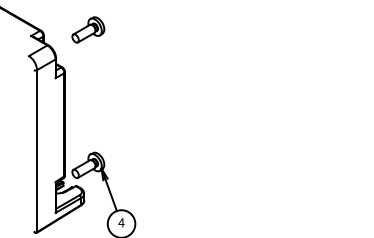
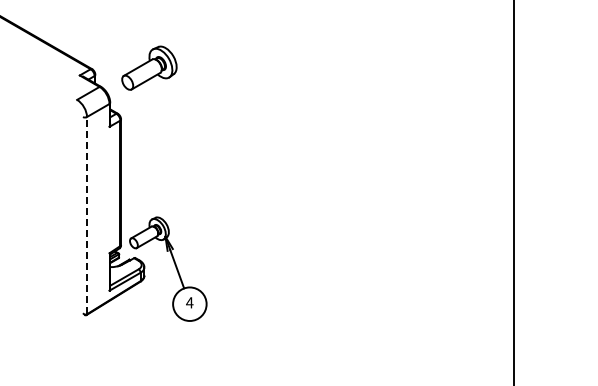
part: (88, 29) -> (149, 67), size x1.4
line: (37, 151) -> (87, 215), solid -> dashed

